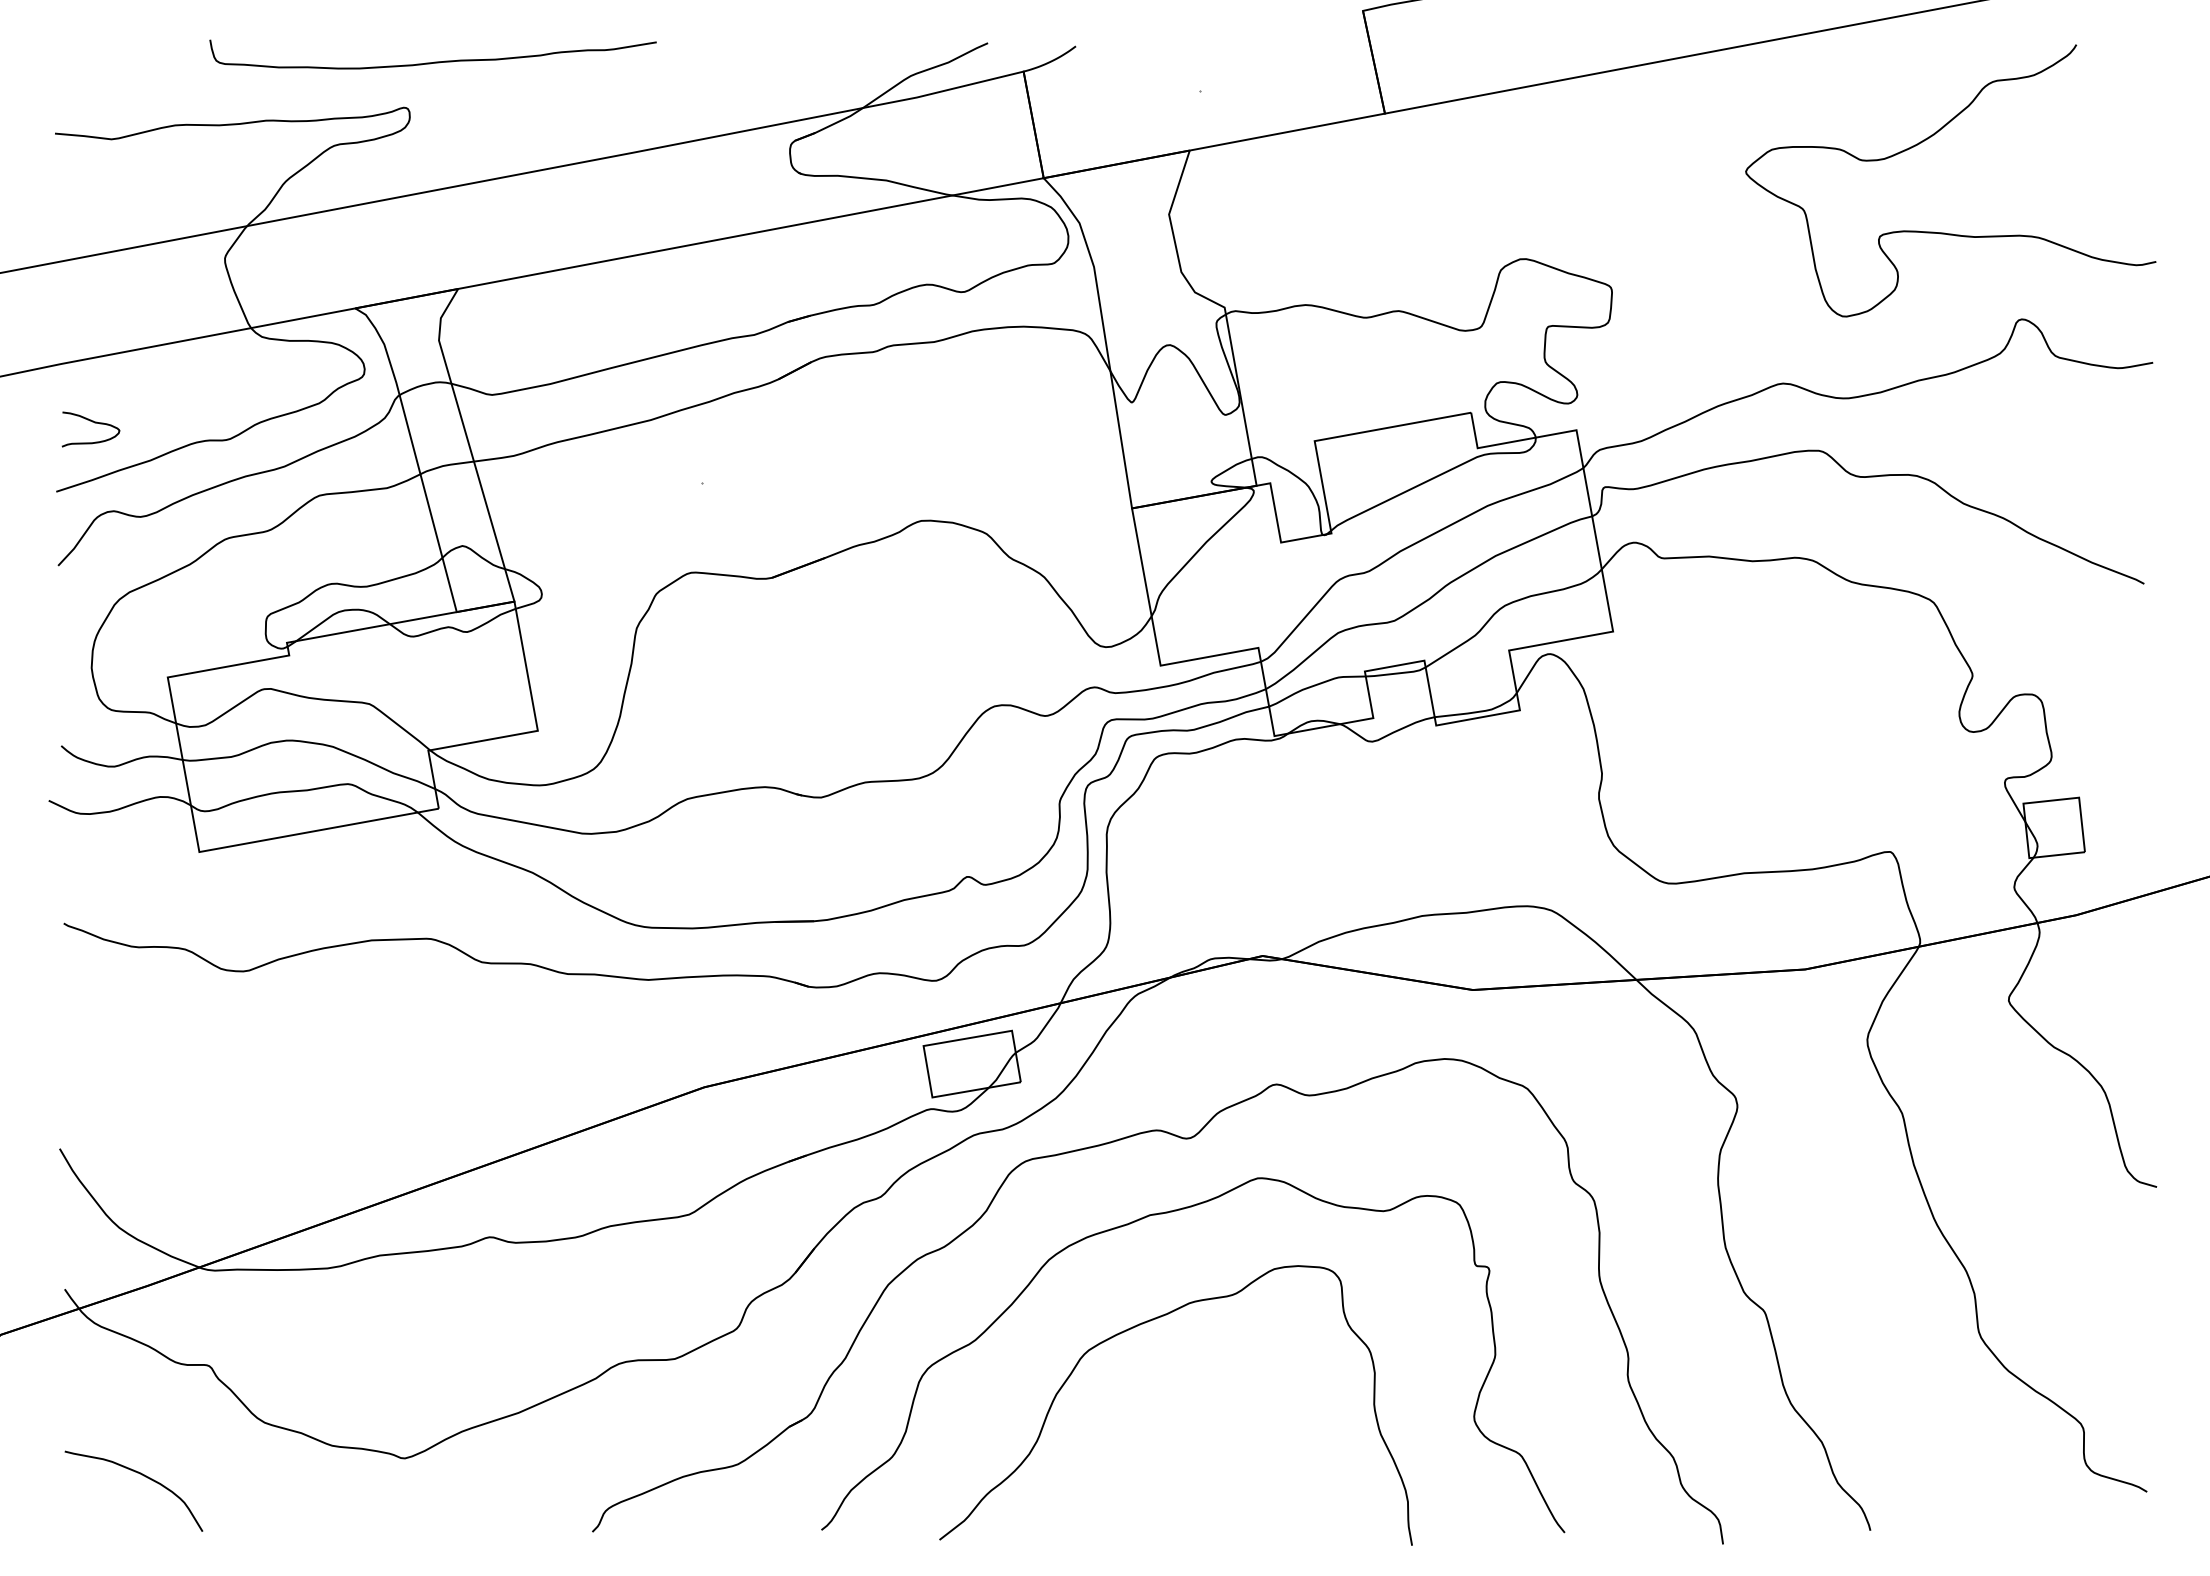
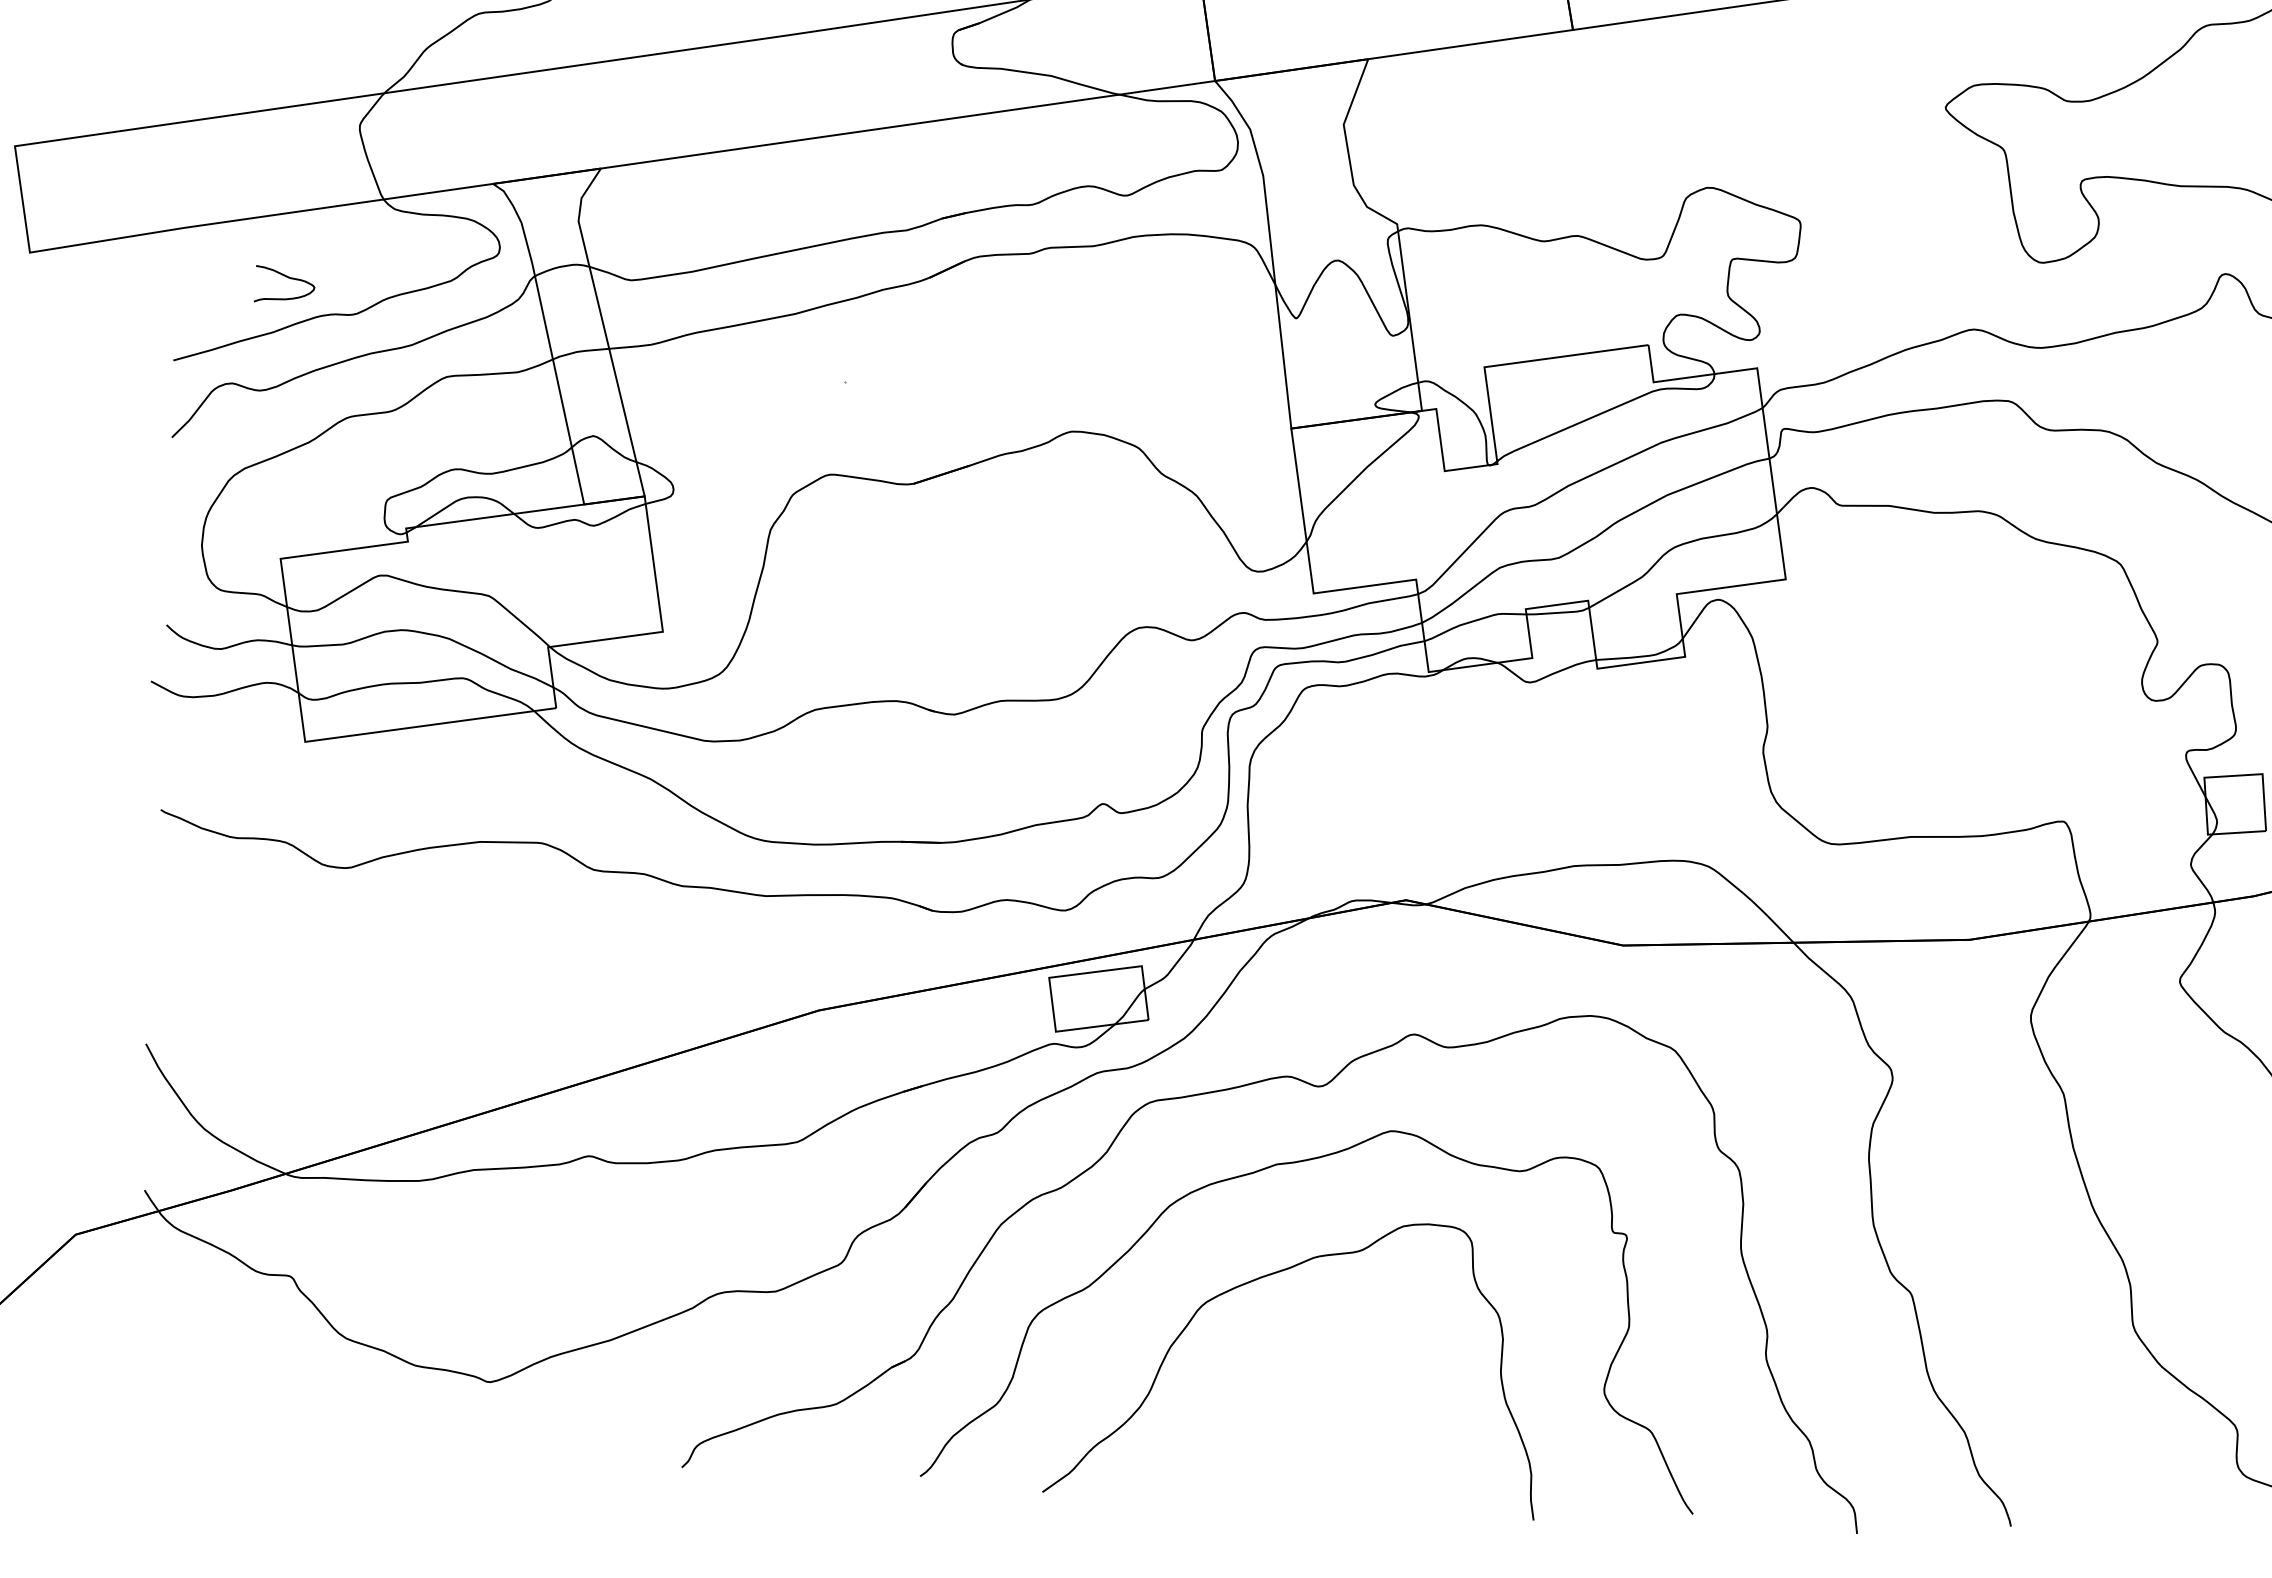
curve: (94, 423) -> (288, 278), moved
curve: (141, 1475) -> (215, 1387), removed

